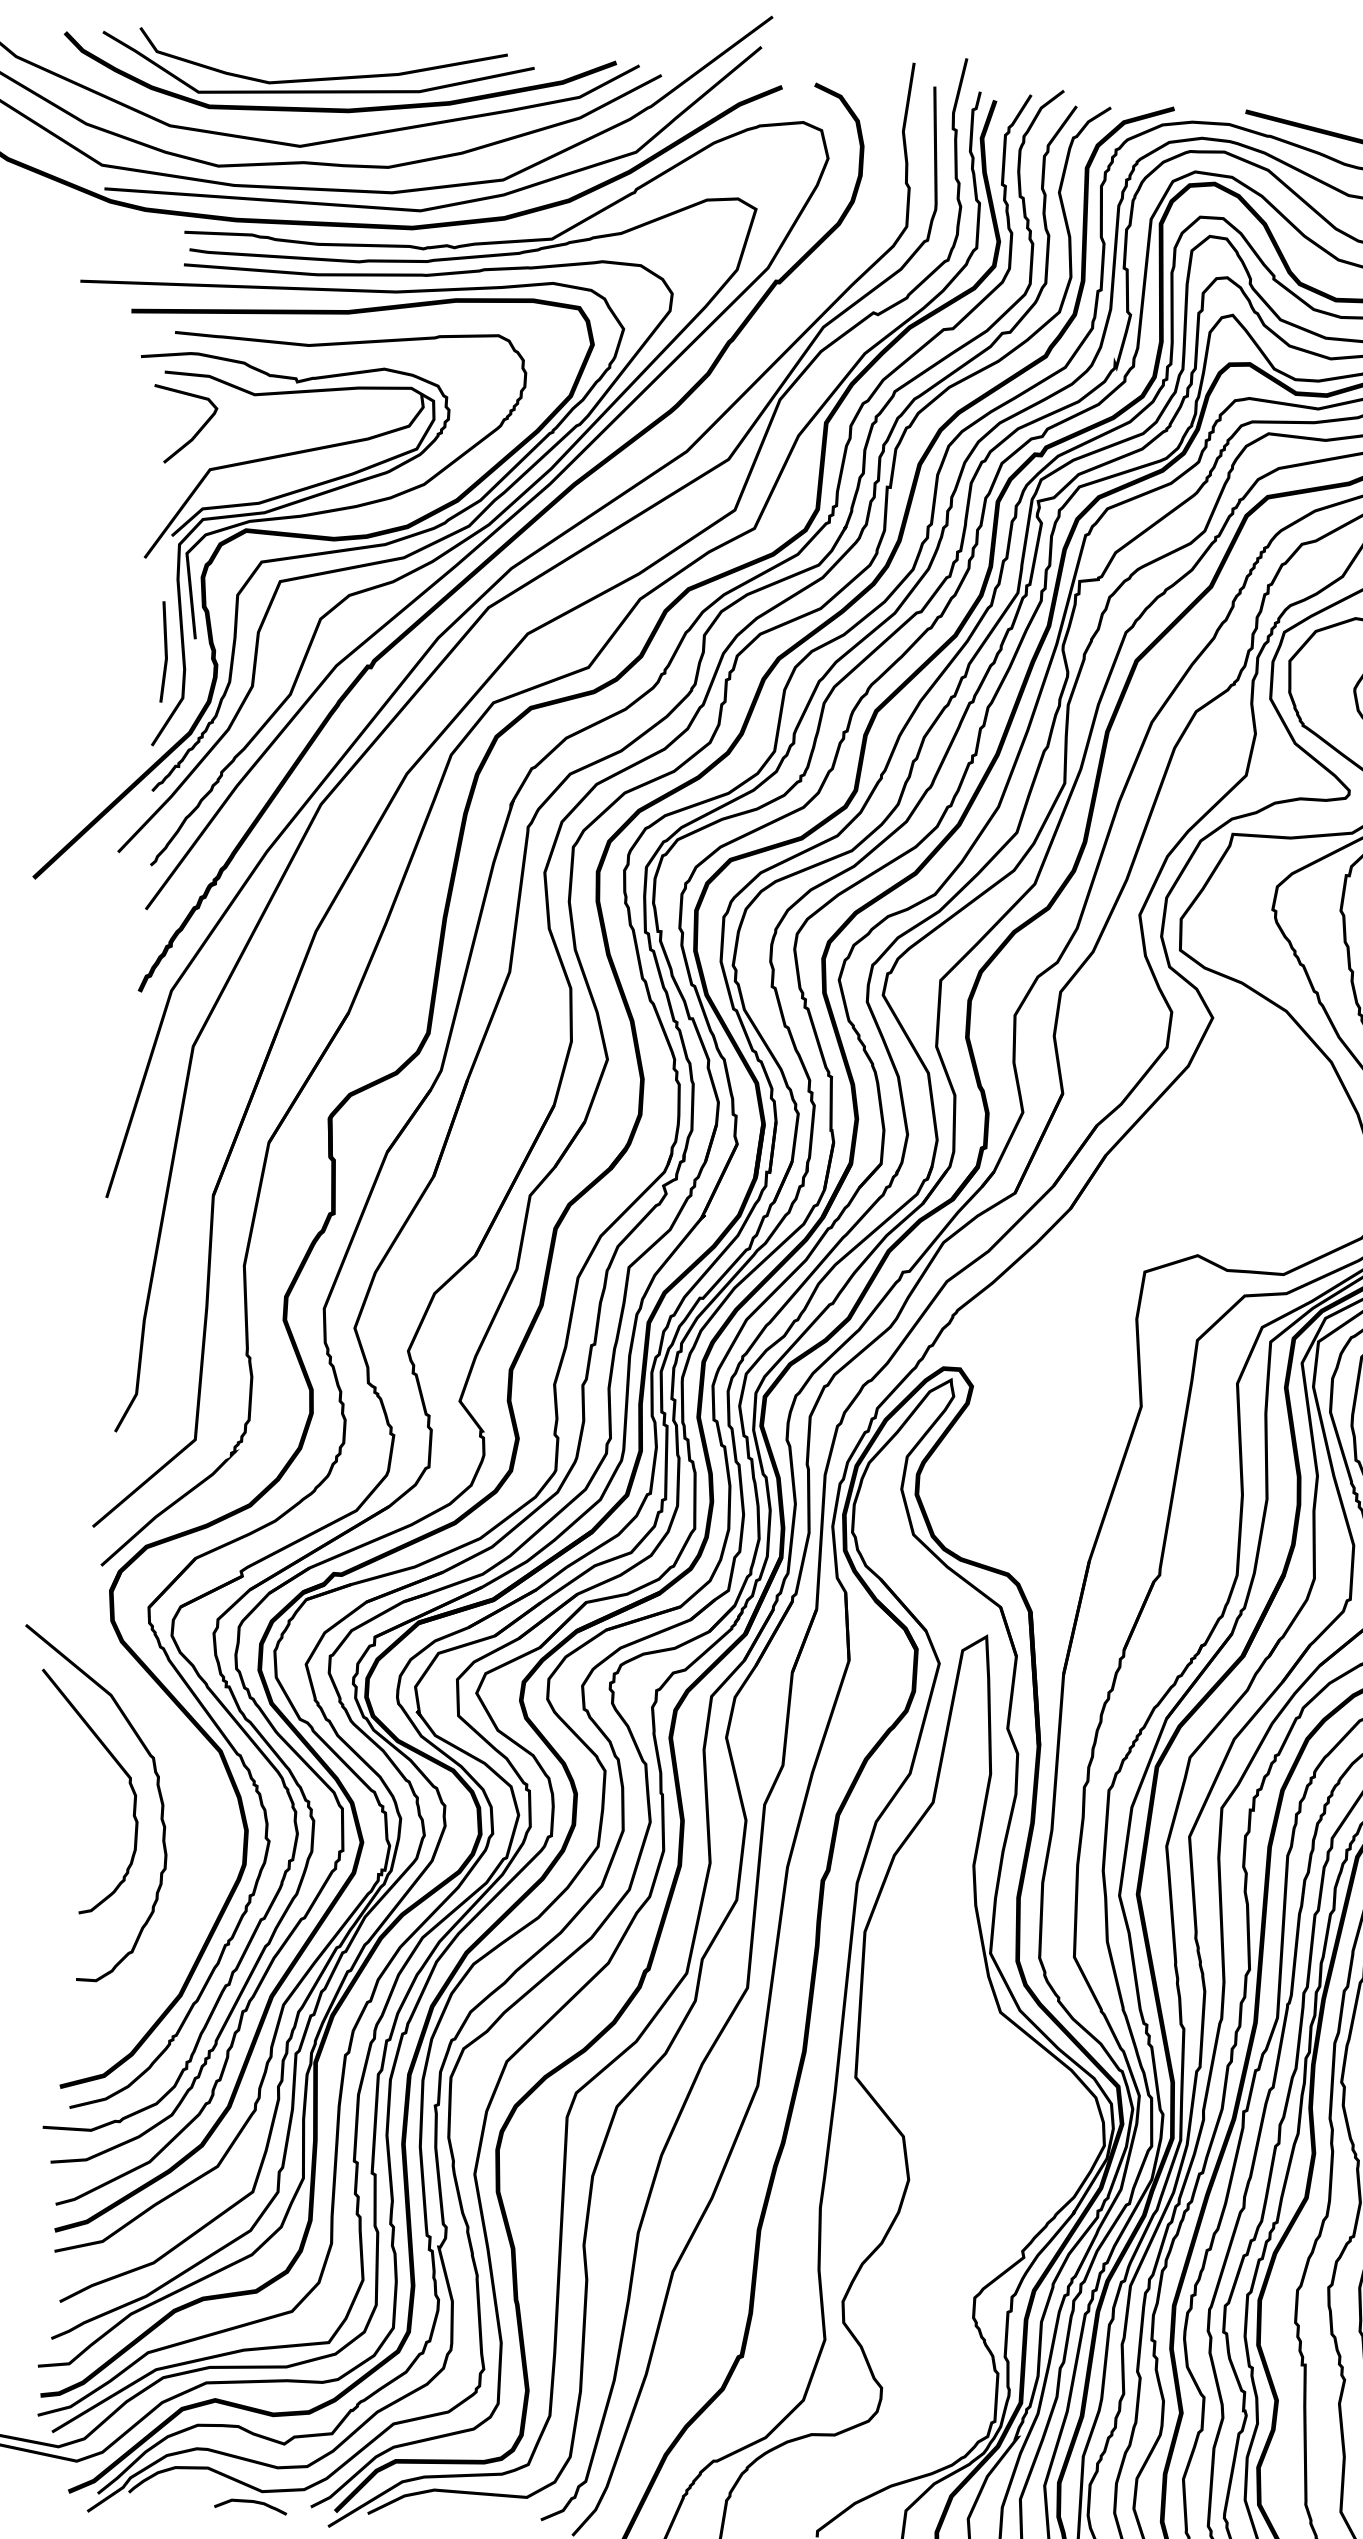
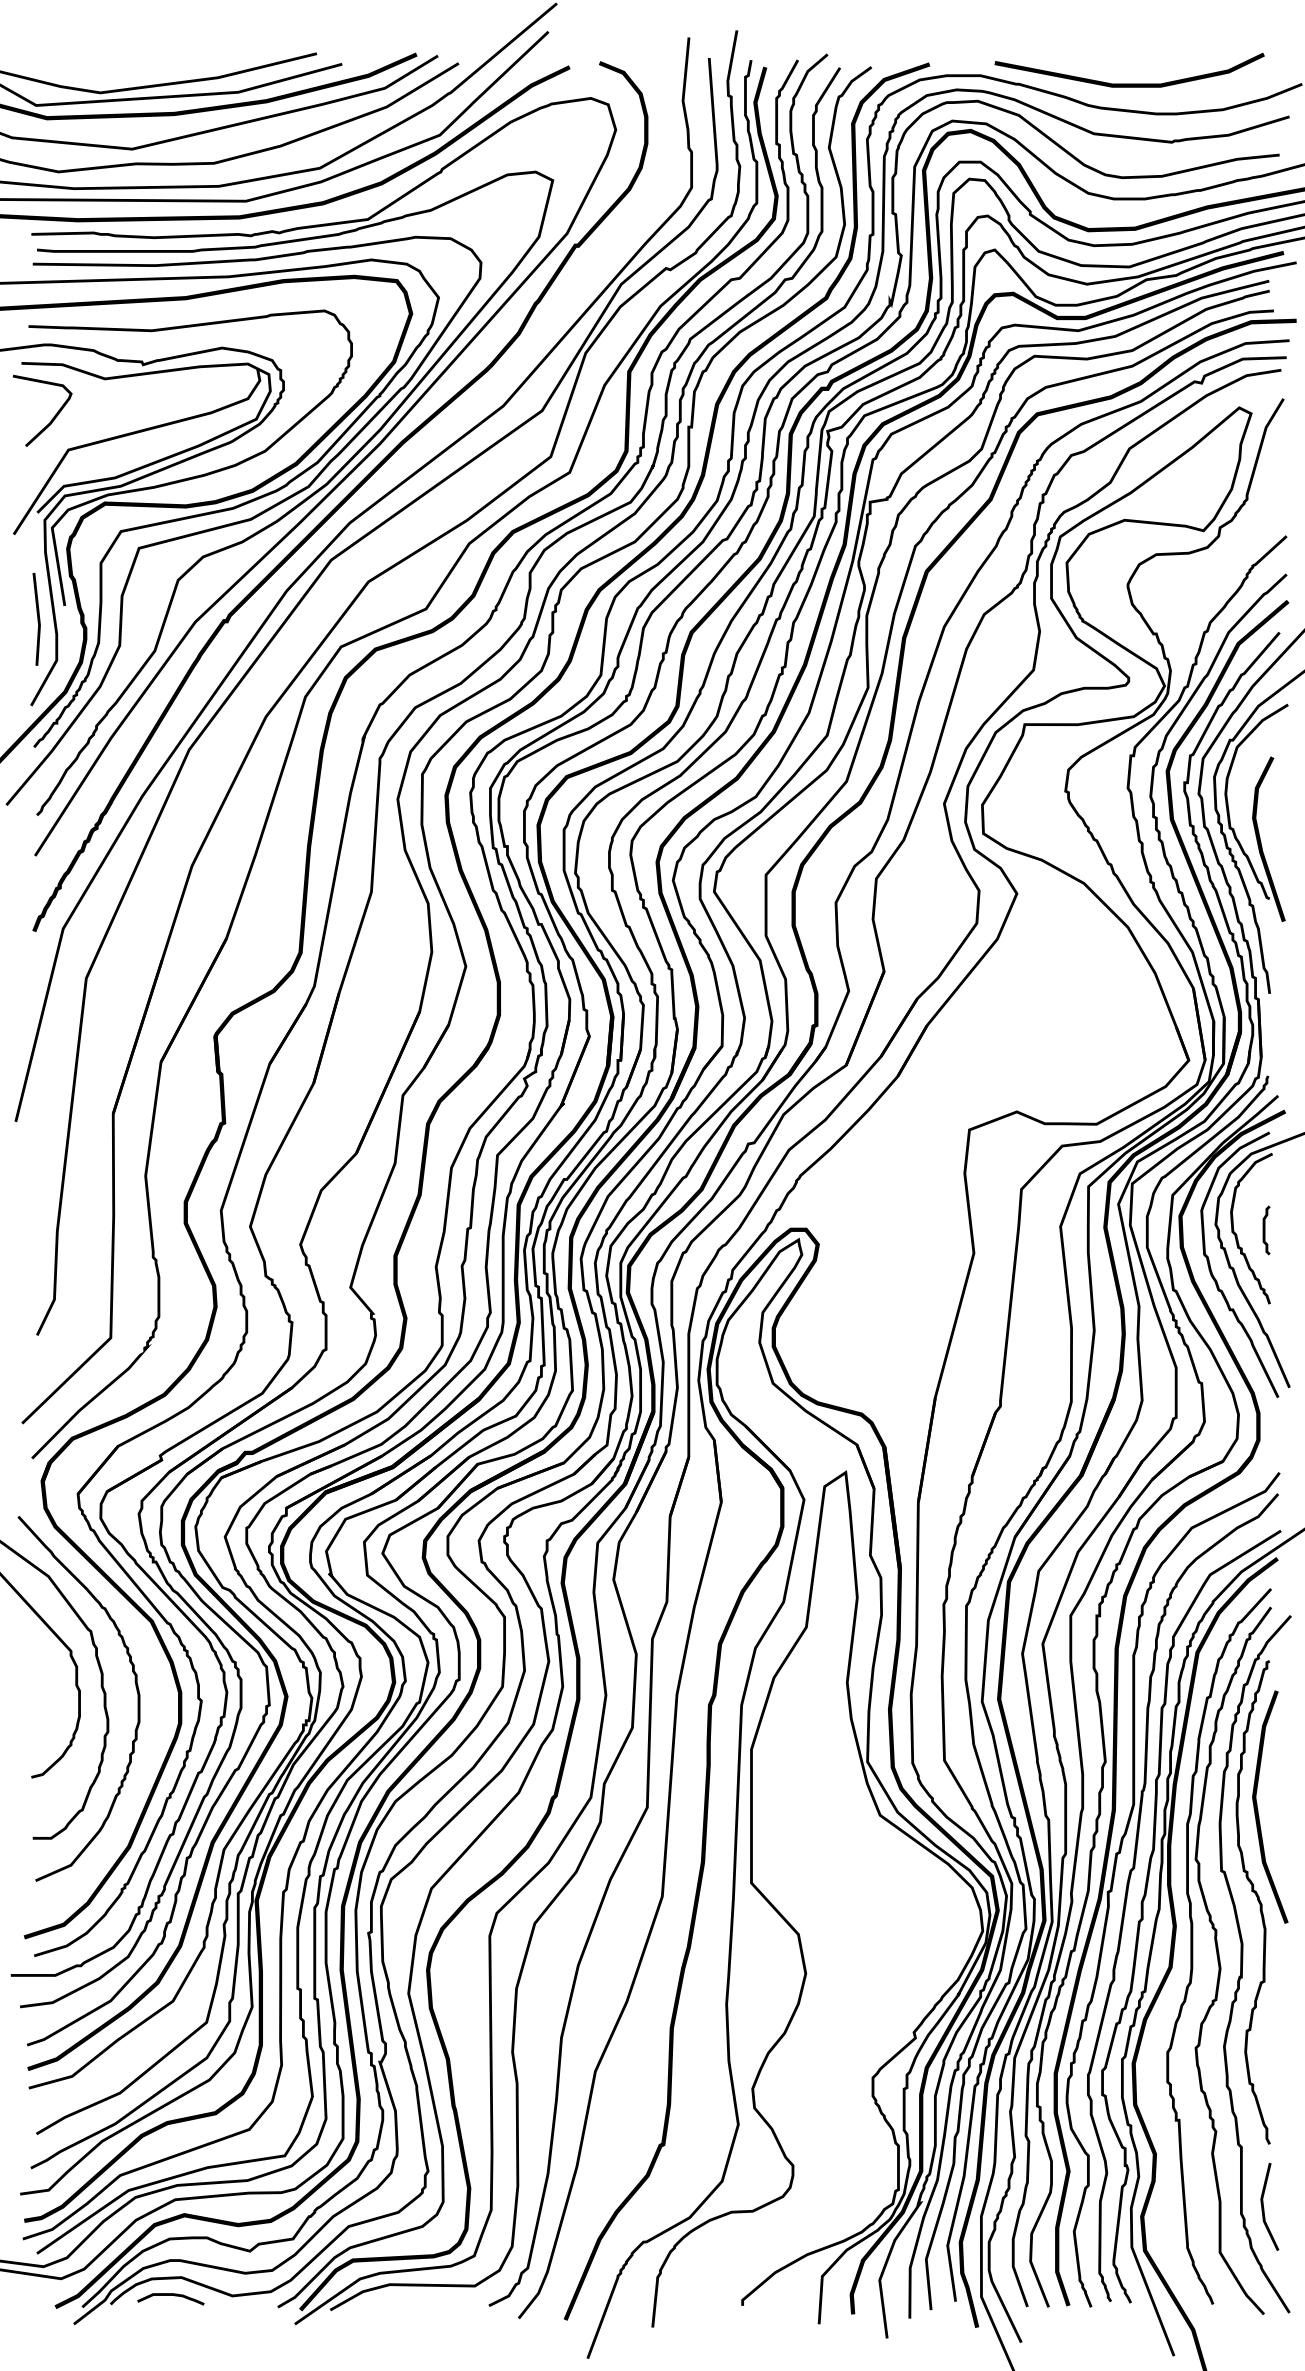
curve: (197, 1816) -> (134, 1682), added
curve: (250, 2502) -> (170, 2295), moved

